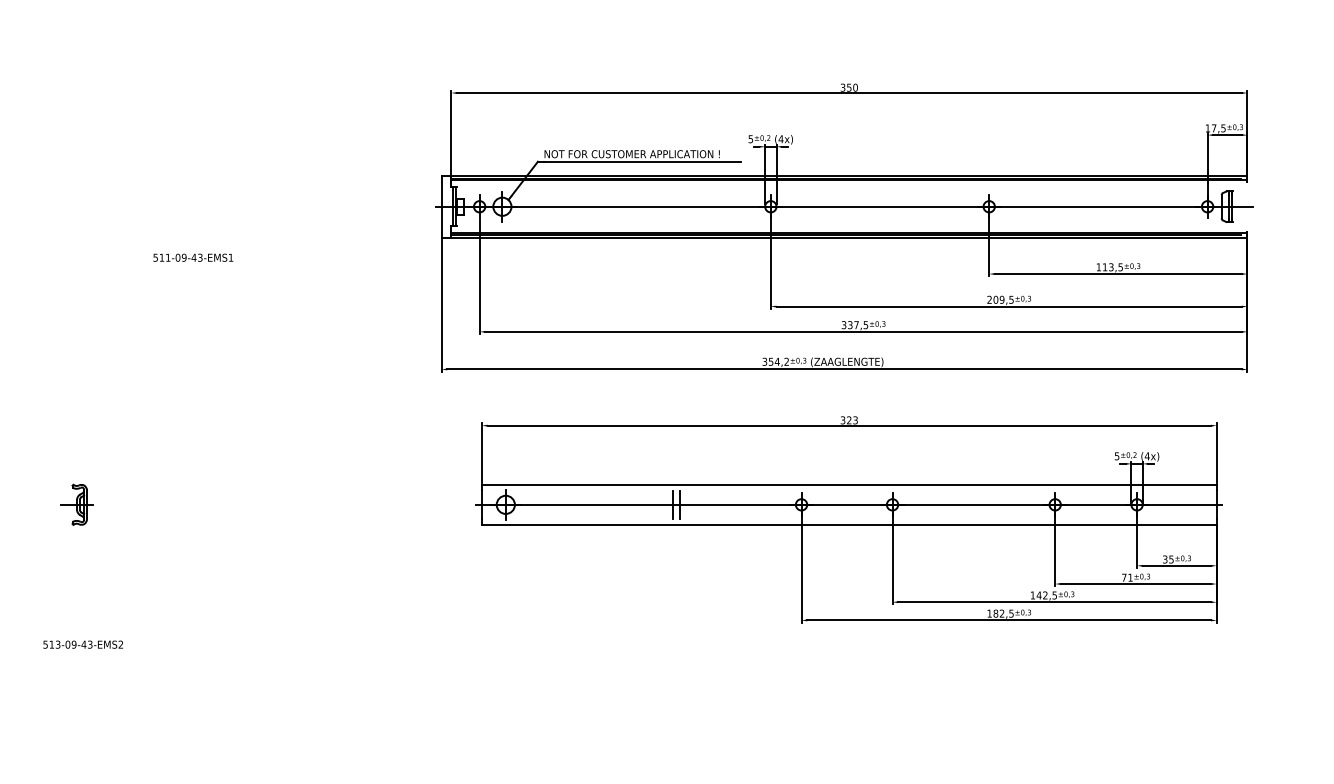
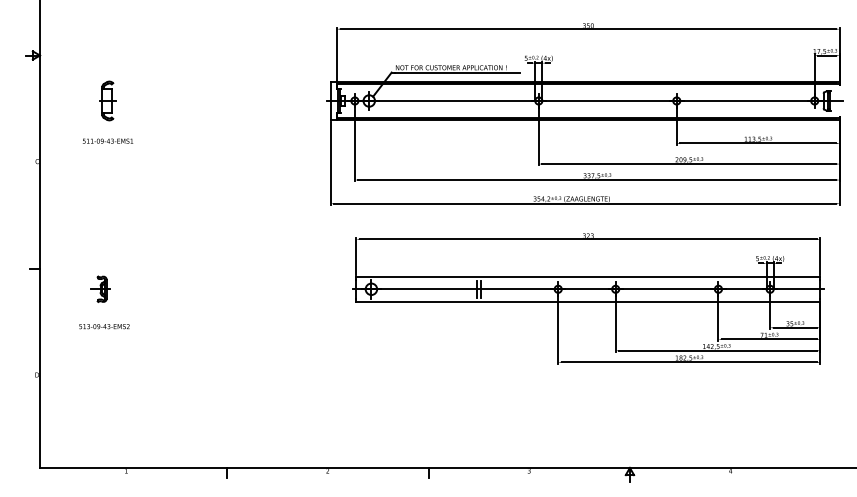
part: (88, 205) -> (107, 100), added
text: (192, 256) -> (107, 140), moved
text: (83, 644) -> (104, 326), moved

